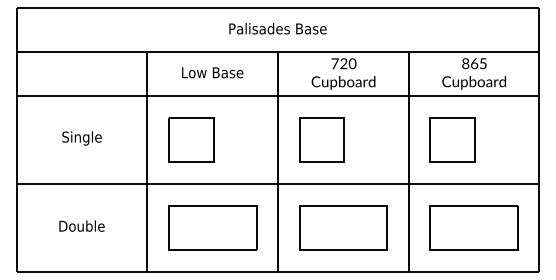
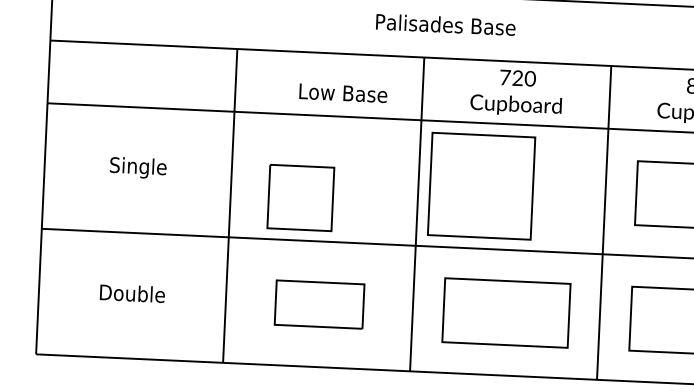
text: (277, 28) -> (445, 24), moved
text: (212, 72) -> (343, 92), moved
part: (191, 139) -> (301, 197), moved
part: (321, 139) -> (480, 185), size x1.6
part: (212, 227) -> (319, 303), size x0.7

